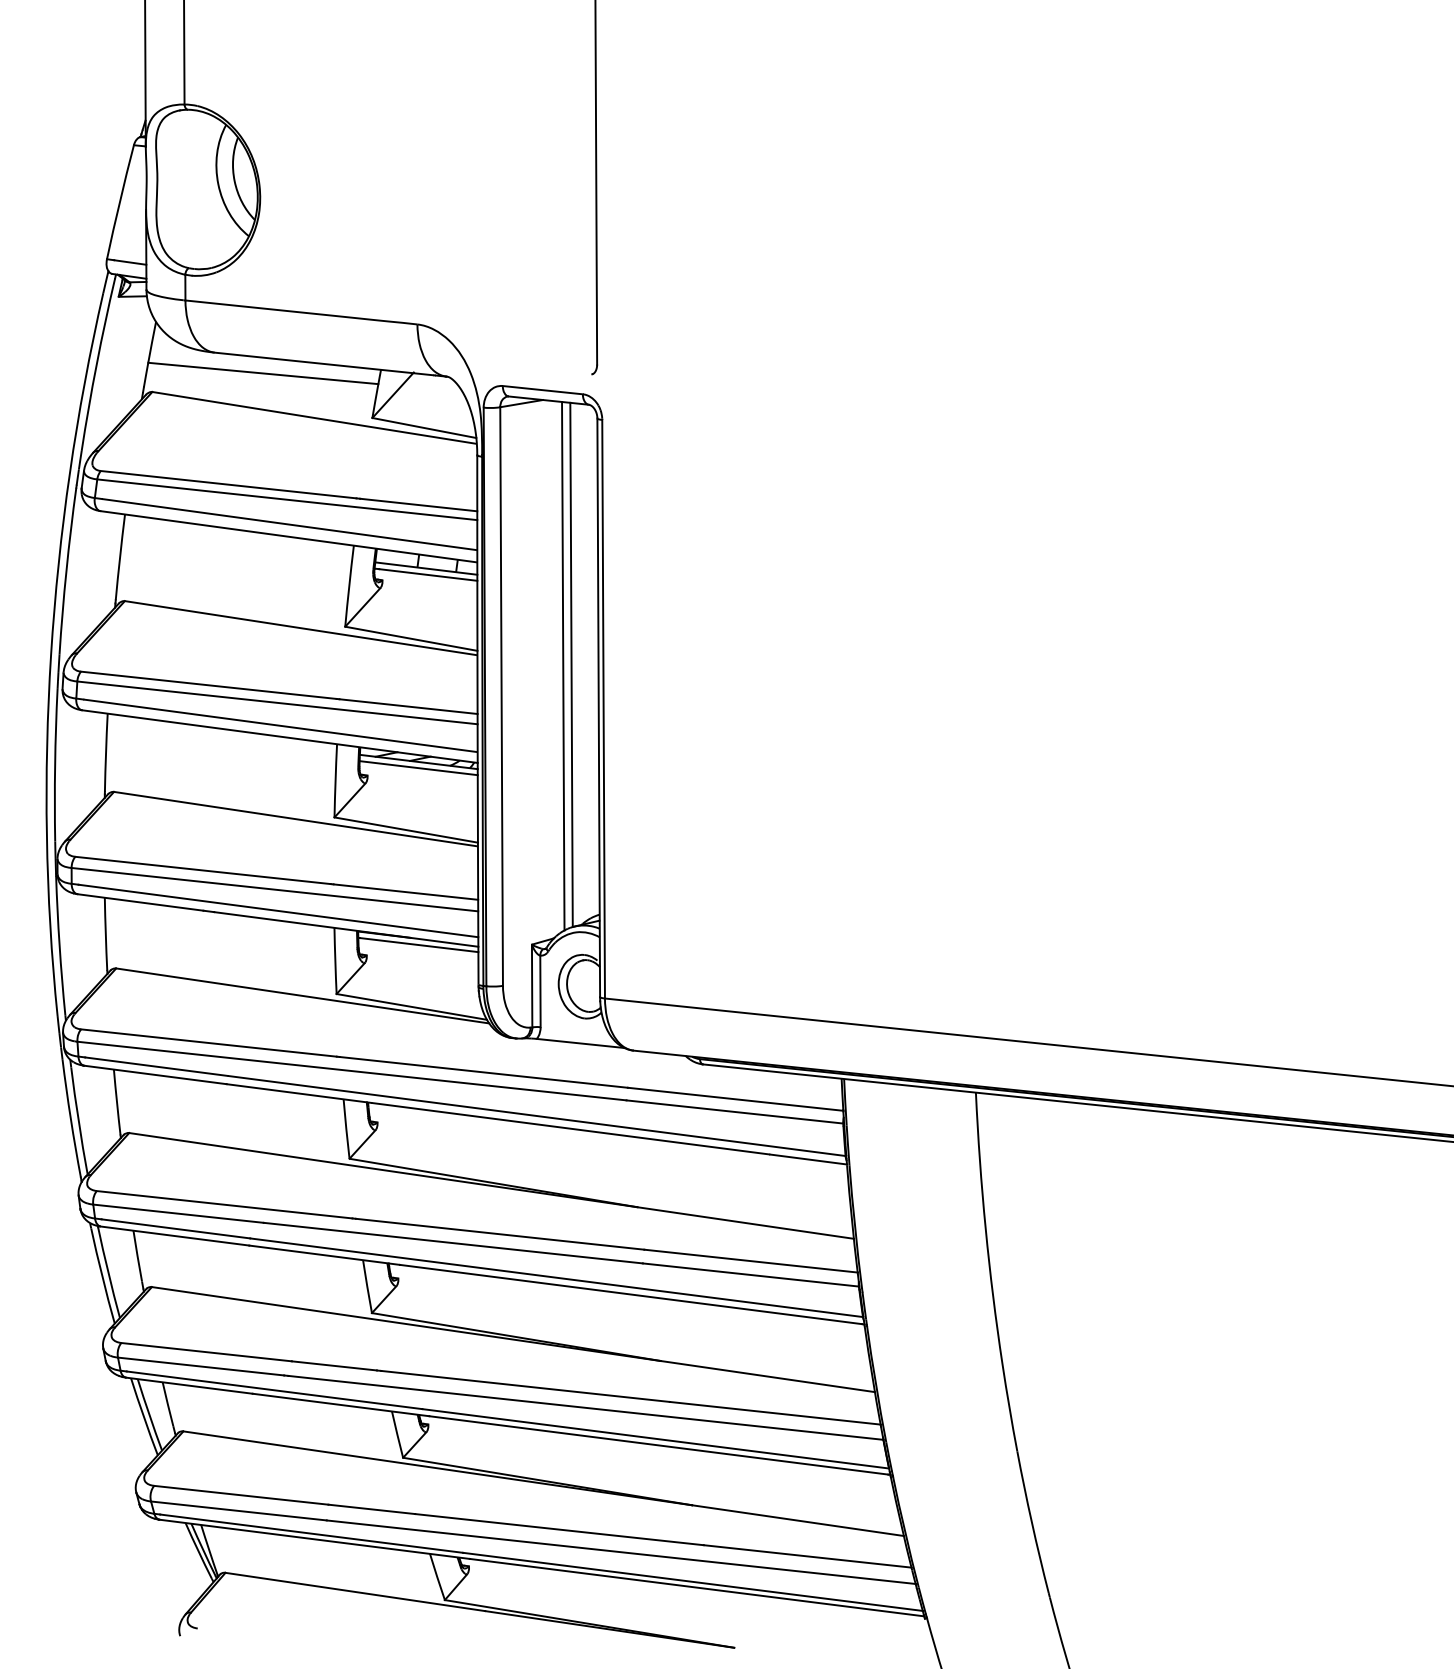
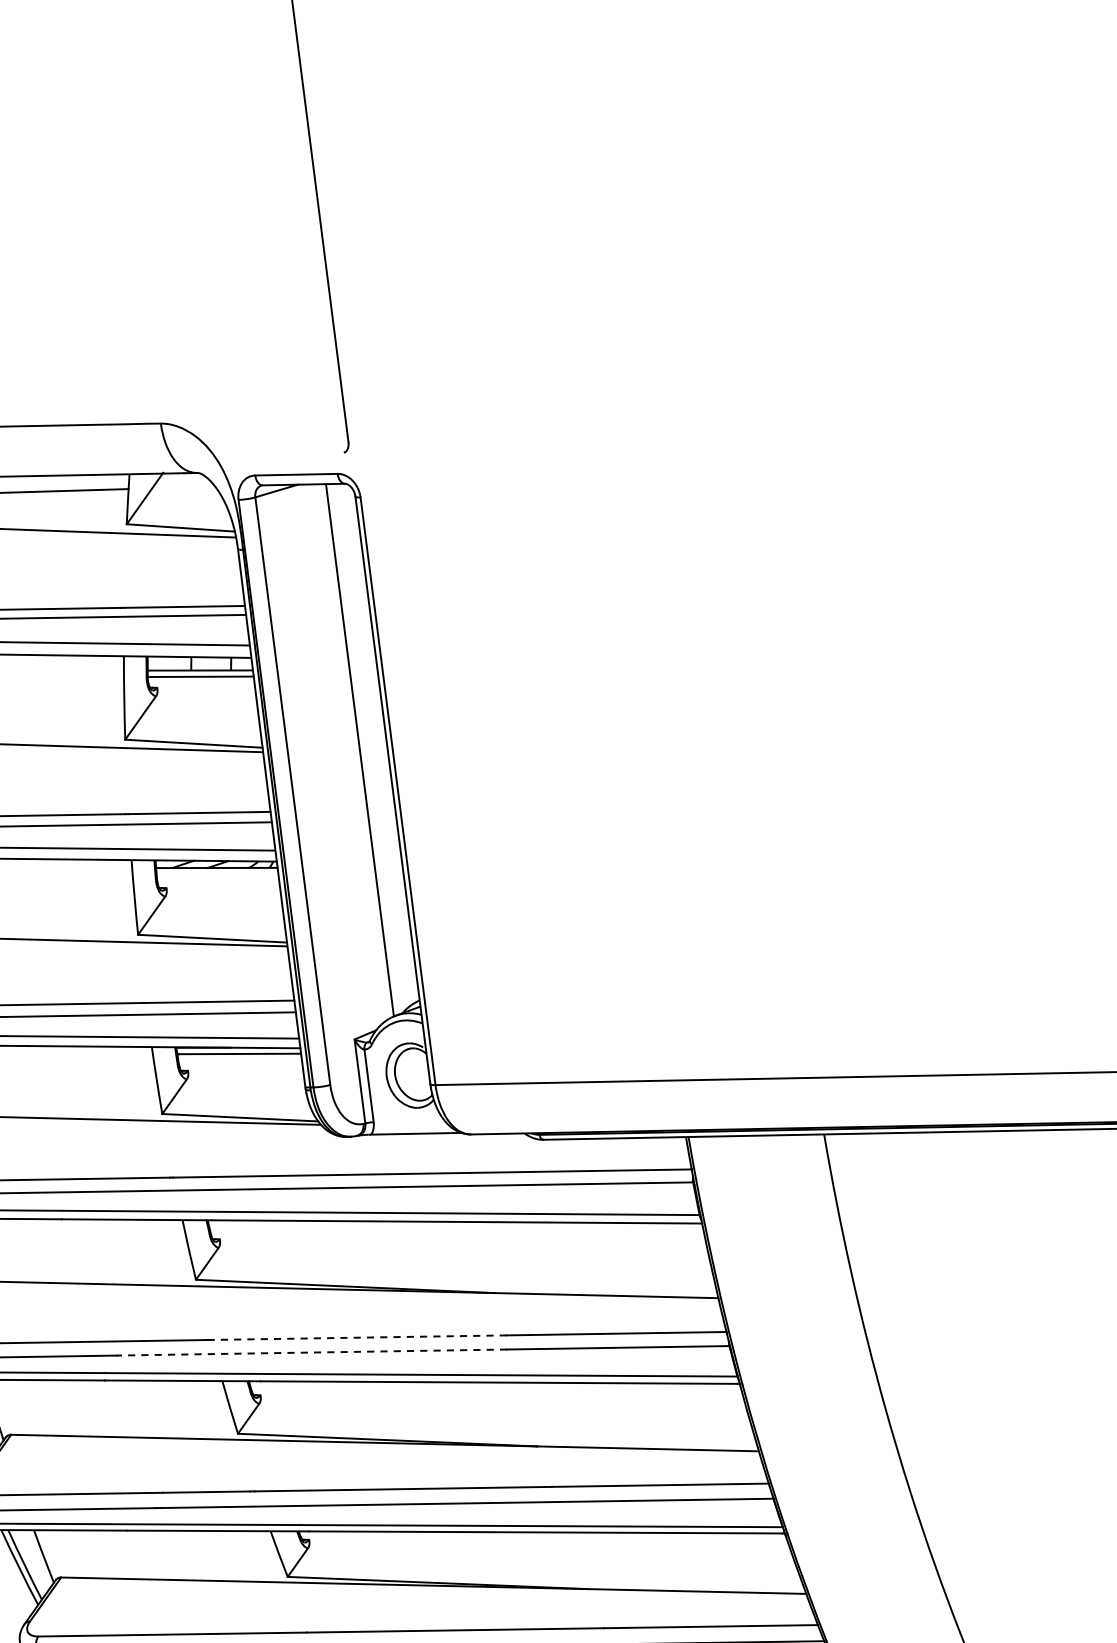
line: (563, 665) -> (351, 751), removed
line: (418, 768) -> (217, 874), removed
line: (499, 1234) -> (357, 1338), solid -> dashed
line: (453, 1243) -> (312, 1352), solid -> dashed

